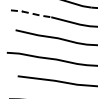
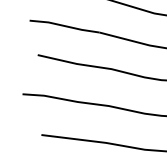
line: (31, 13) -> (65, 26), dashed -> solid

